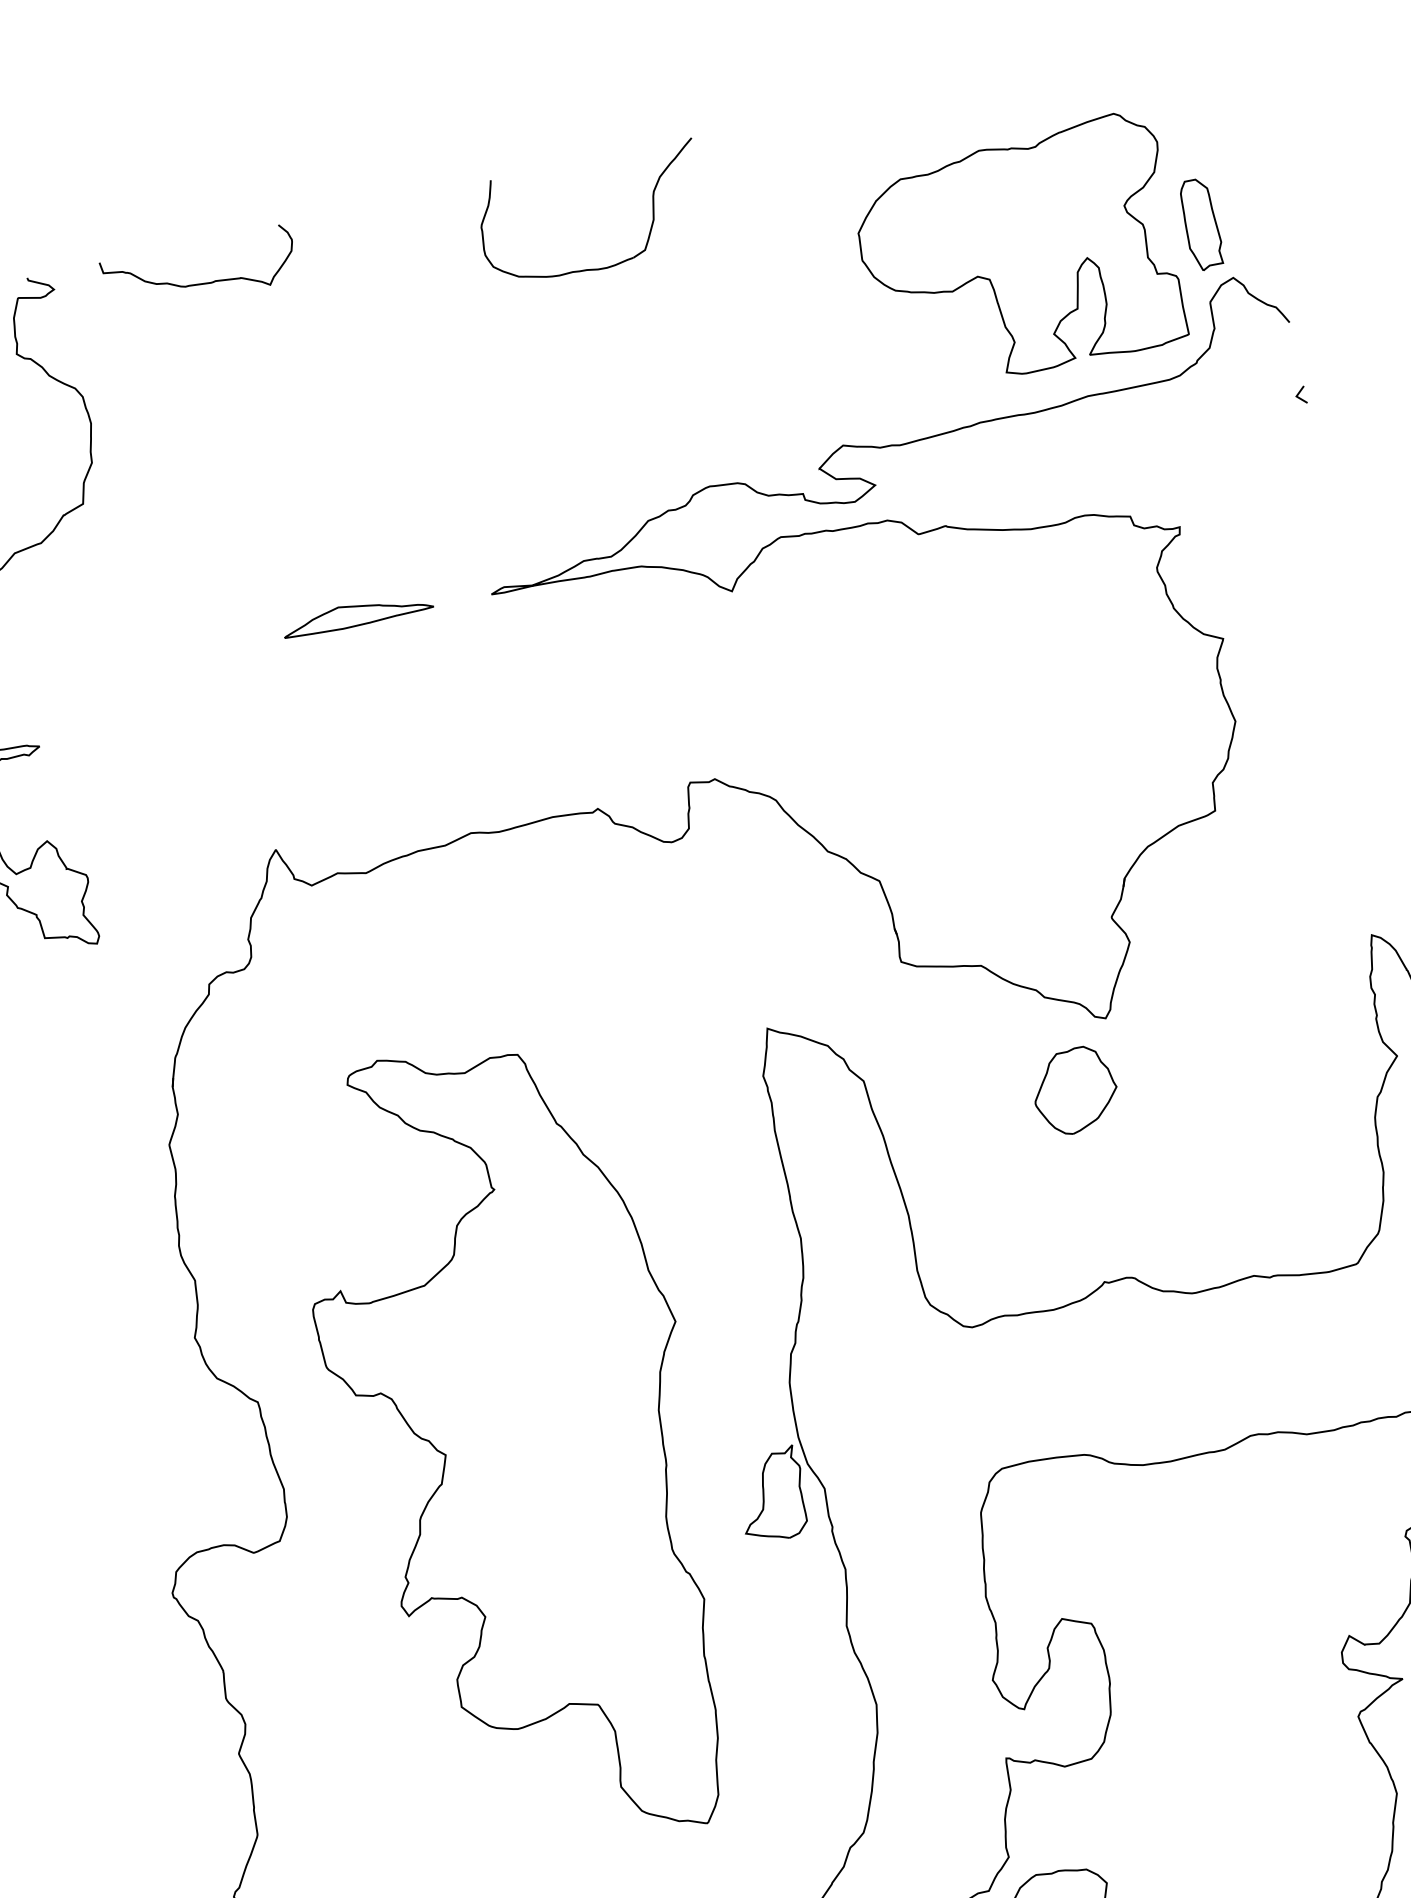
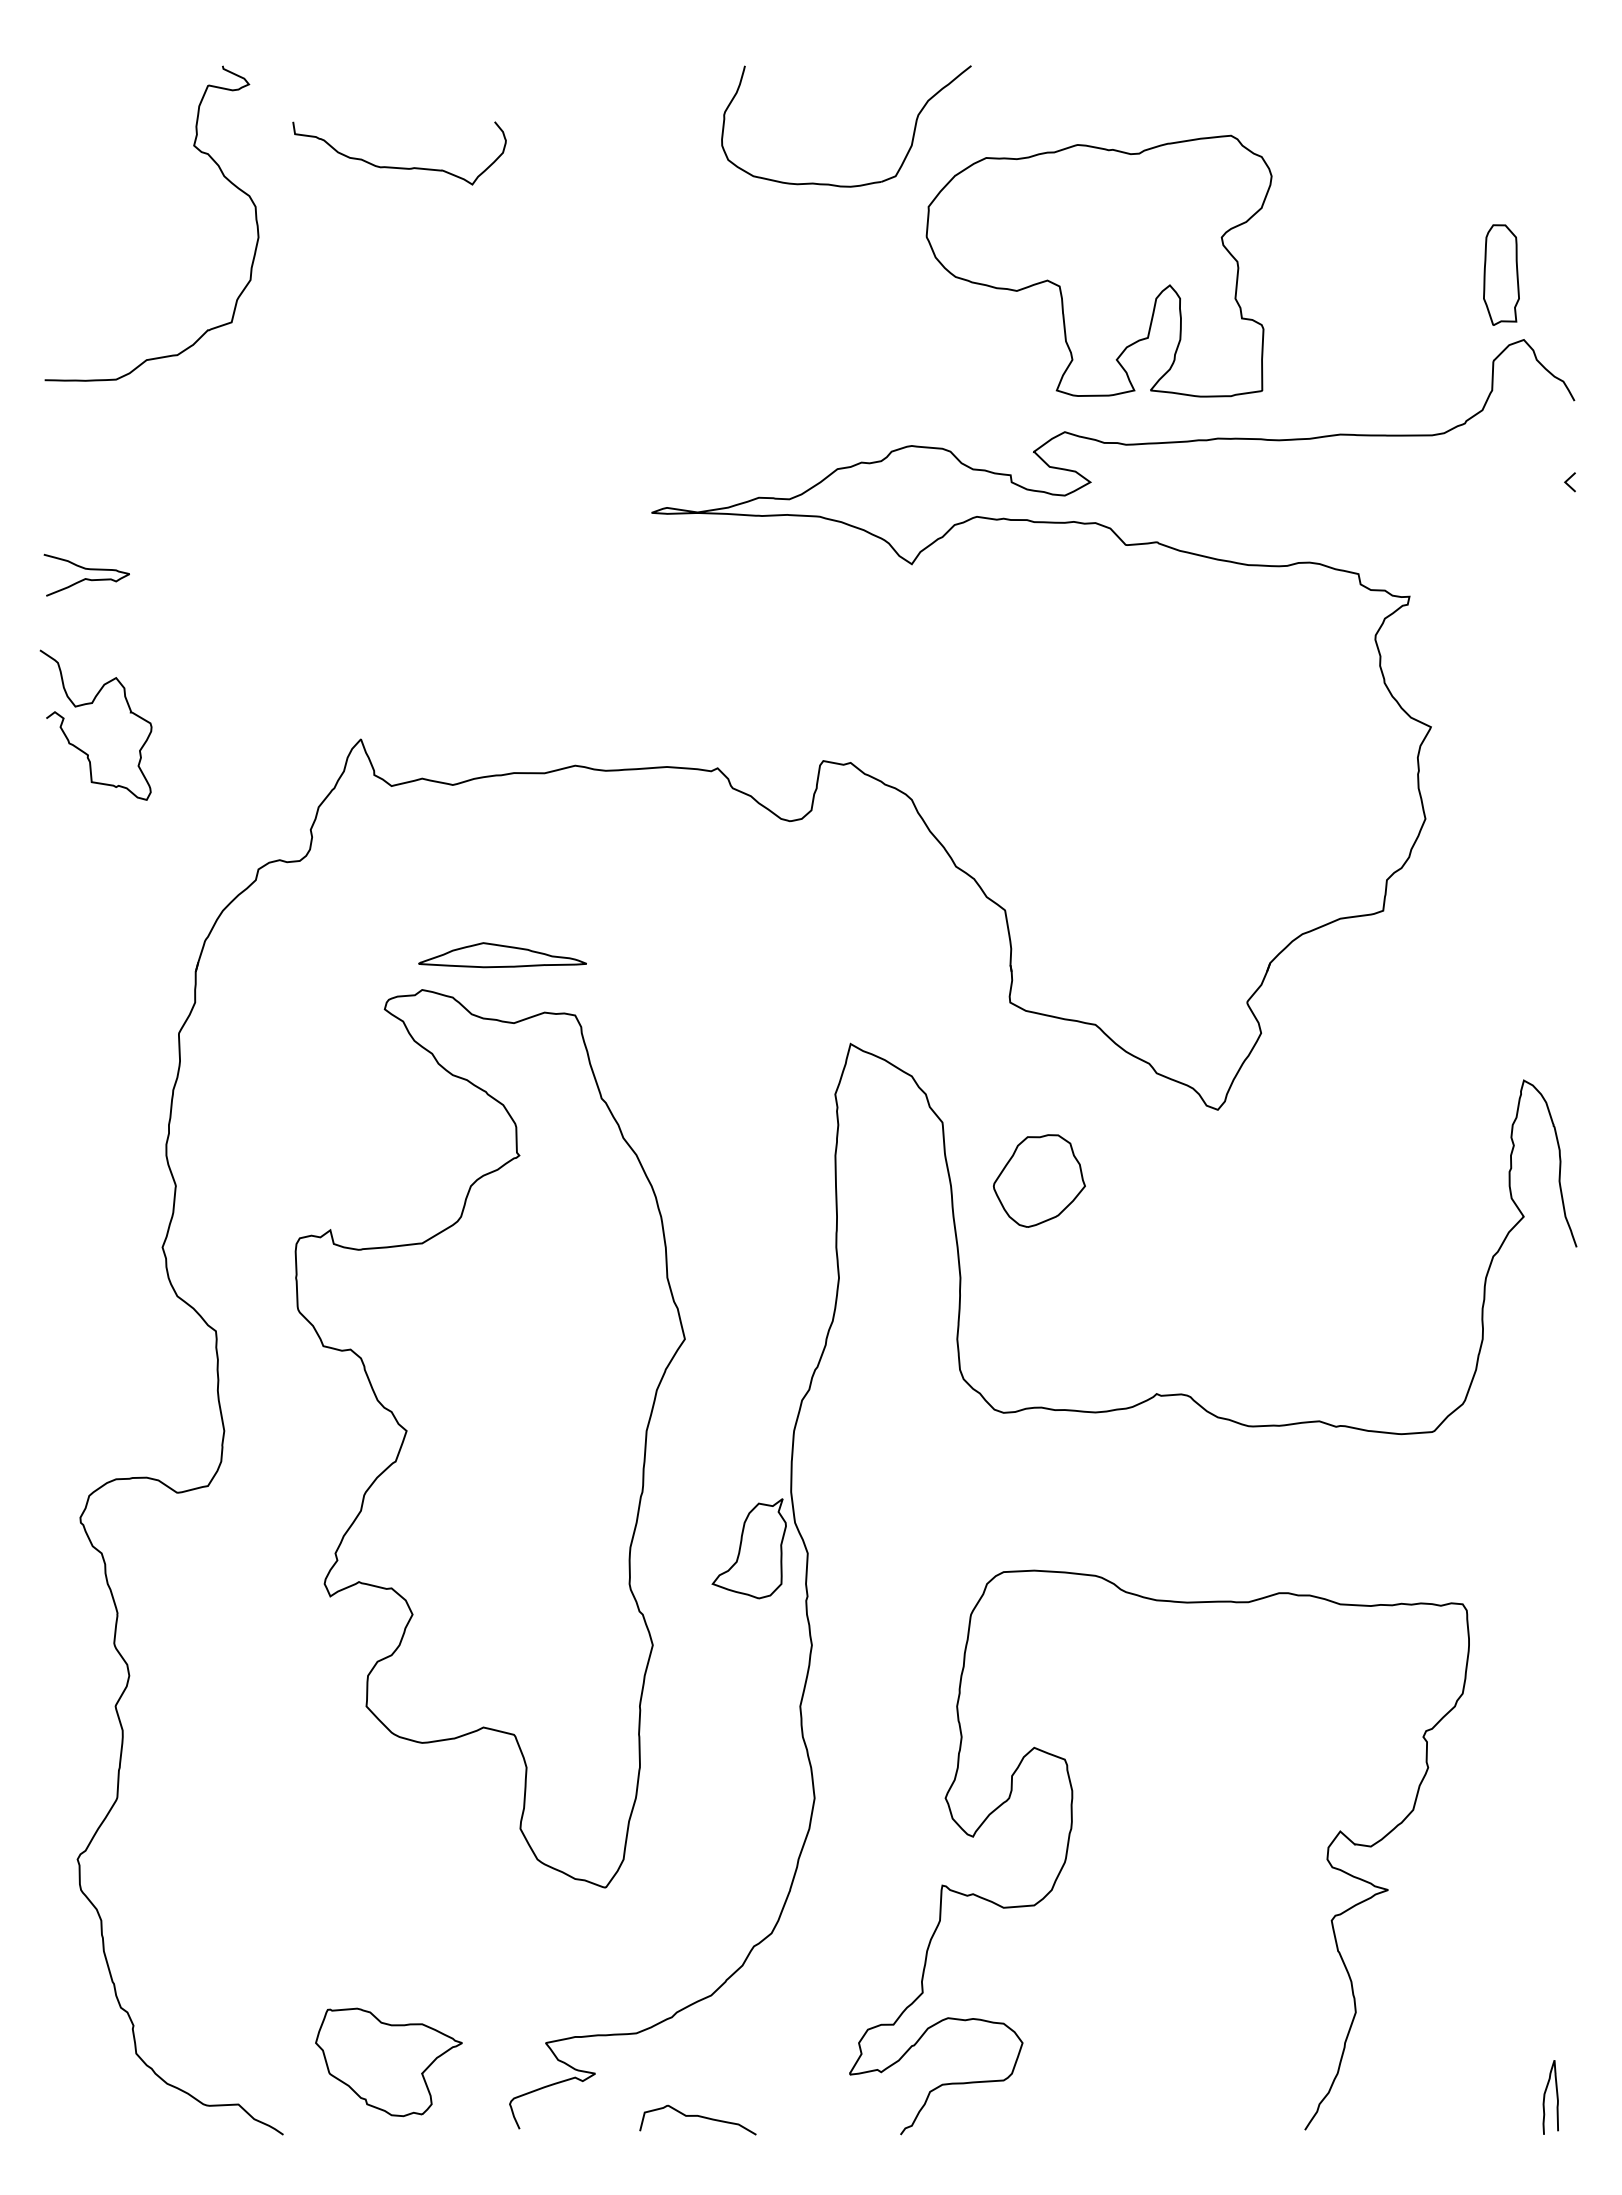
part: (1020, 253) -> (1098, 265), moved
curve: (202, 283) -> (399, 167), moved
part: (357, 614) -> (502, 955), moved
part: (1075, 1090) -> (1039, 1180), moved

